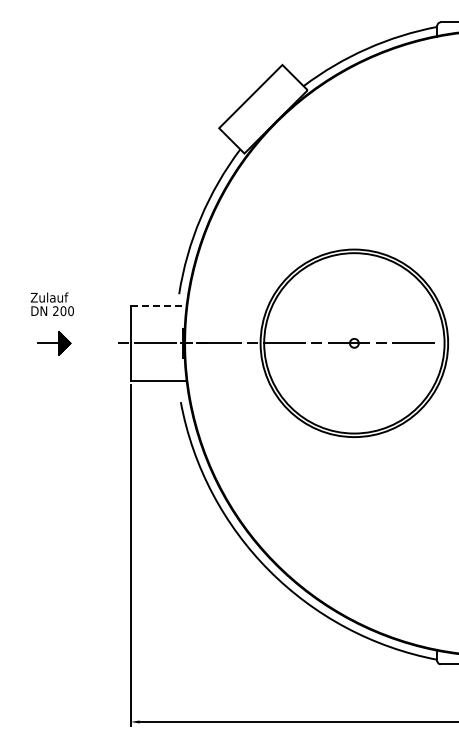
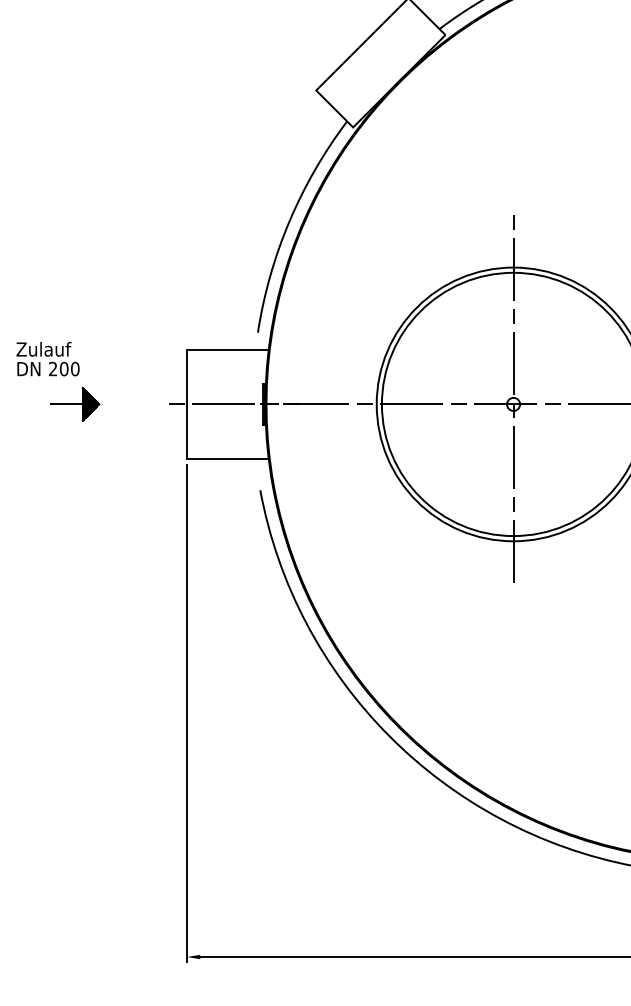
text: (51, 304) -> (46, 359), moved
line: (158, 305) -> (227, 349), dashed -> solid
line: (354, 338) -> (513, 397), added

